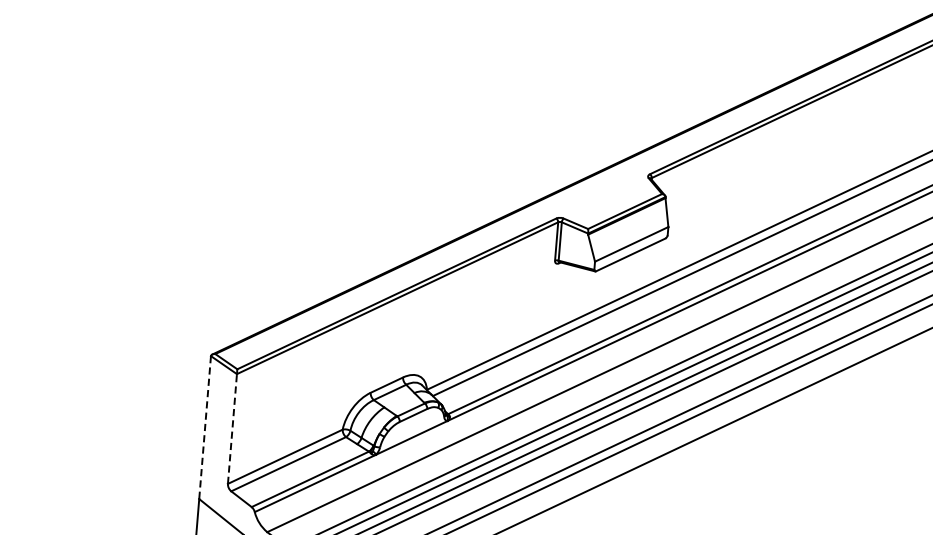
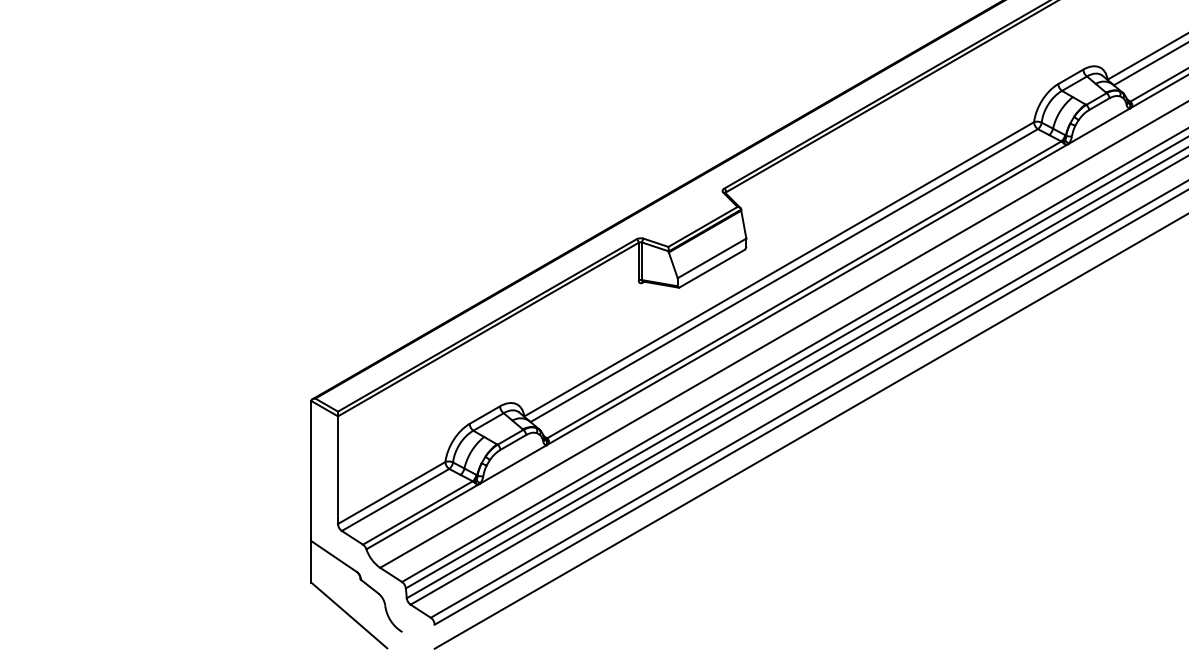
line: (205, 428) -> (311, 471), dashed -> solid
line: (232, 429) -> (338, 470), dashed -> solid

